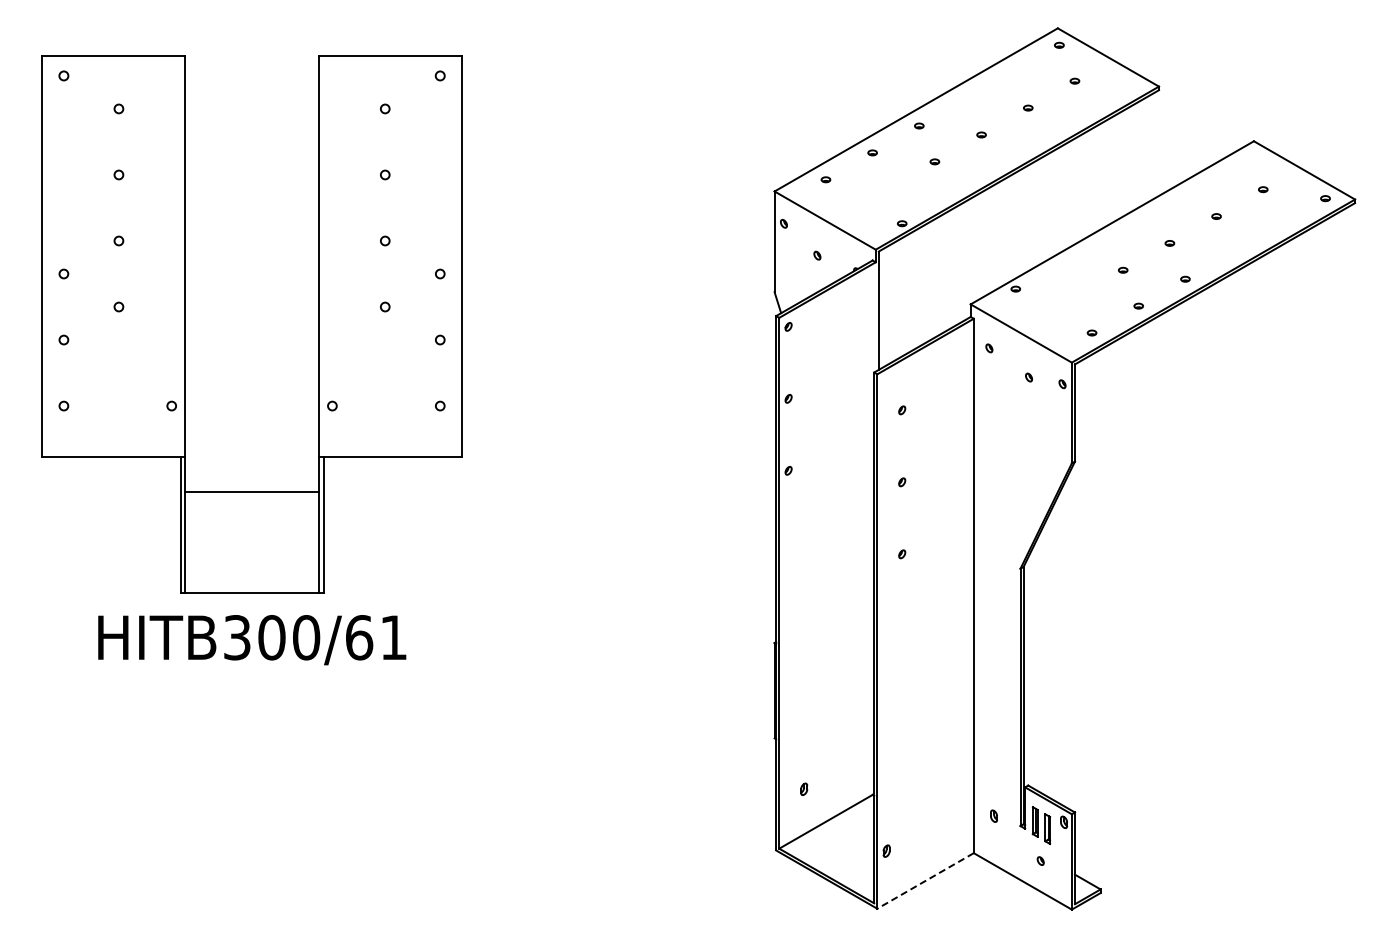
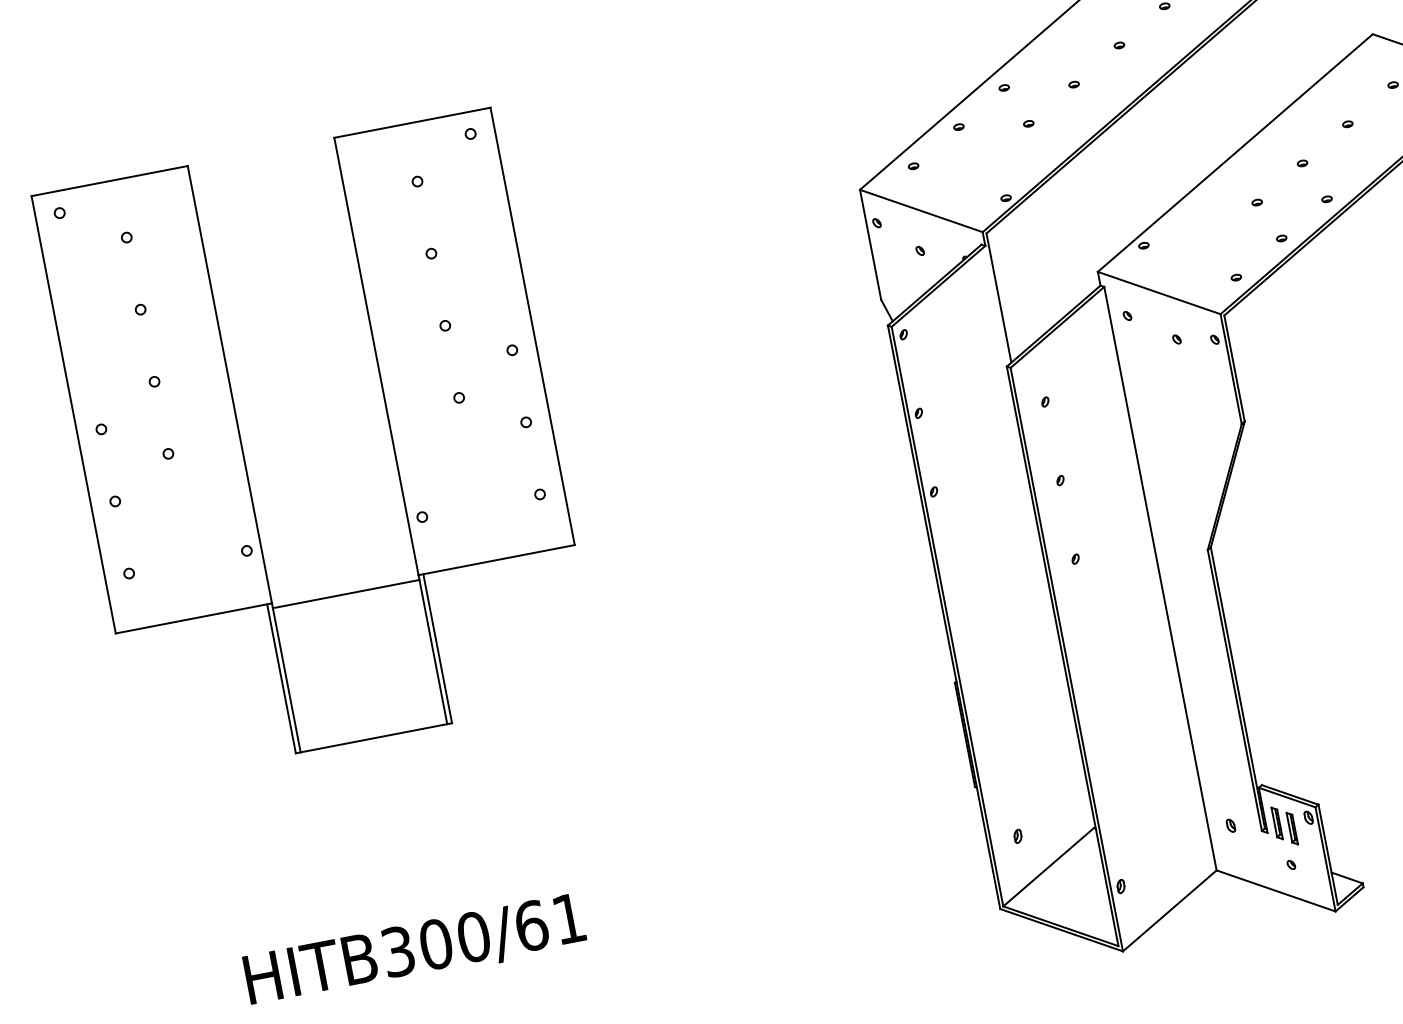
line: (251, 492) -> (345, 594), moved
text: (252, 640) -> (415, 951), moved
line: (925, 880) -> (1169, 910), dashed -> solid

